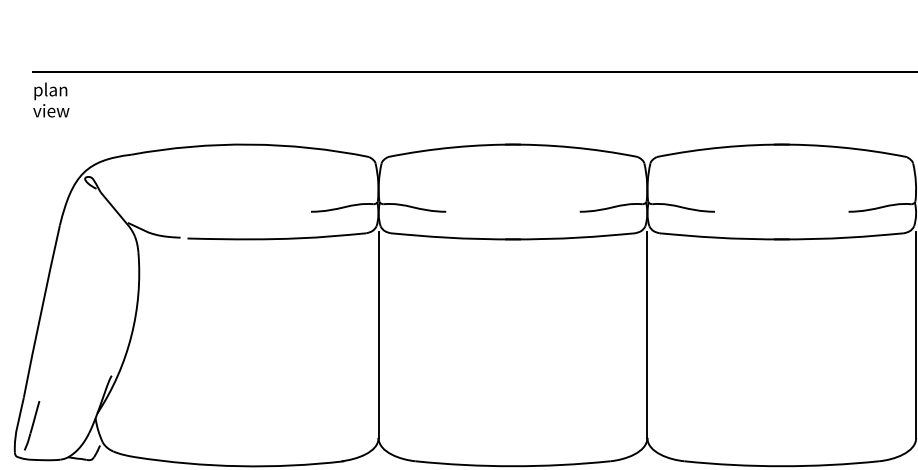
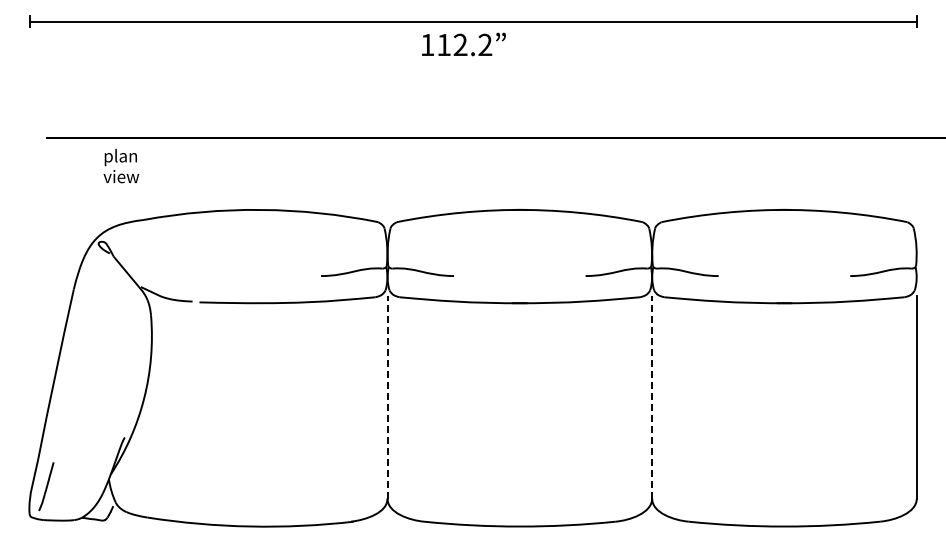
text: (51, 99) -> (121, 165), moved
line: (378, 335) -> (387, 397), solid -> dashed
line: (647, 335) -> (652, 397), solid -> dashed

